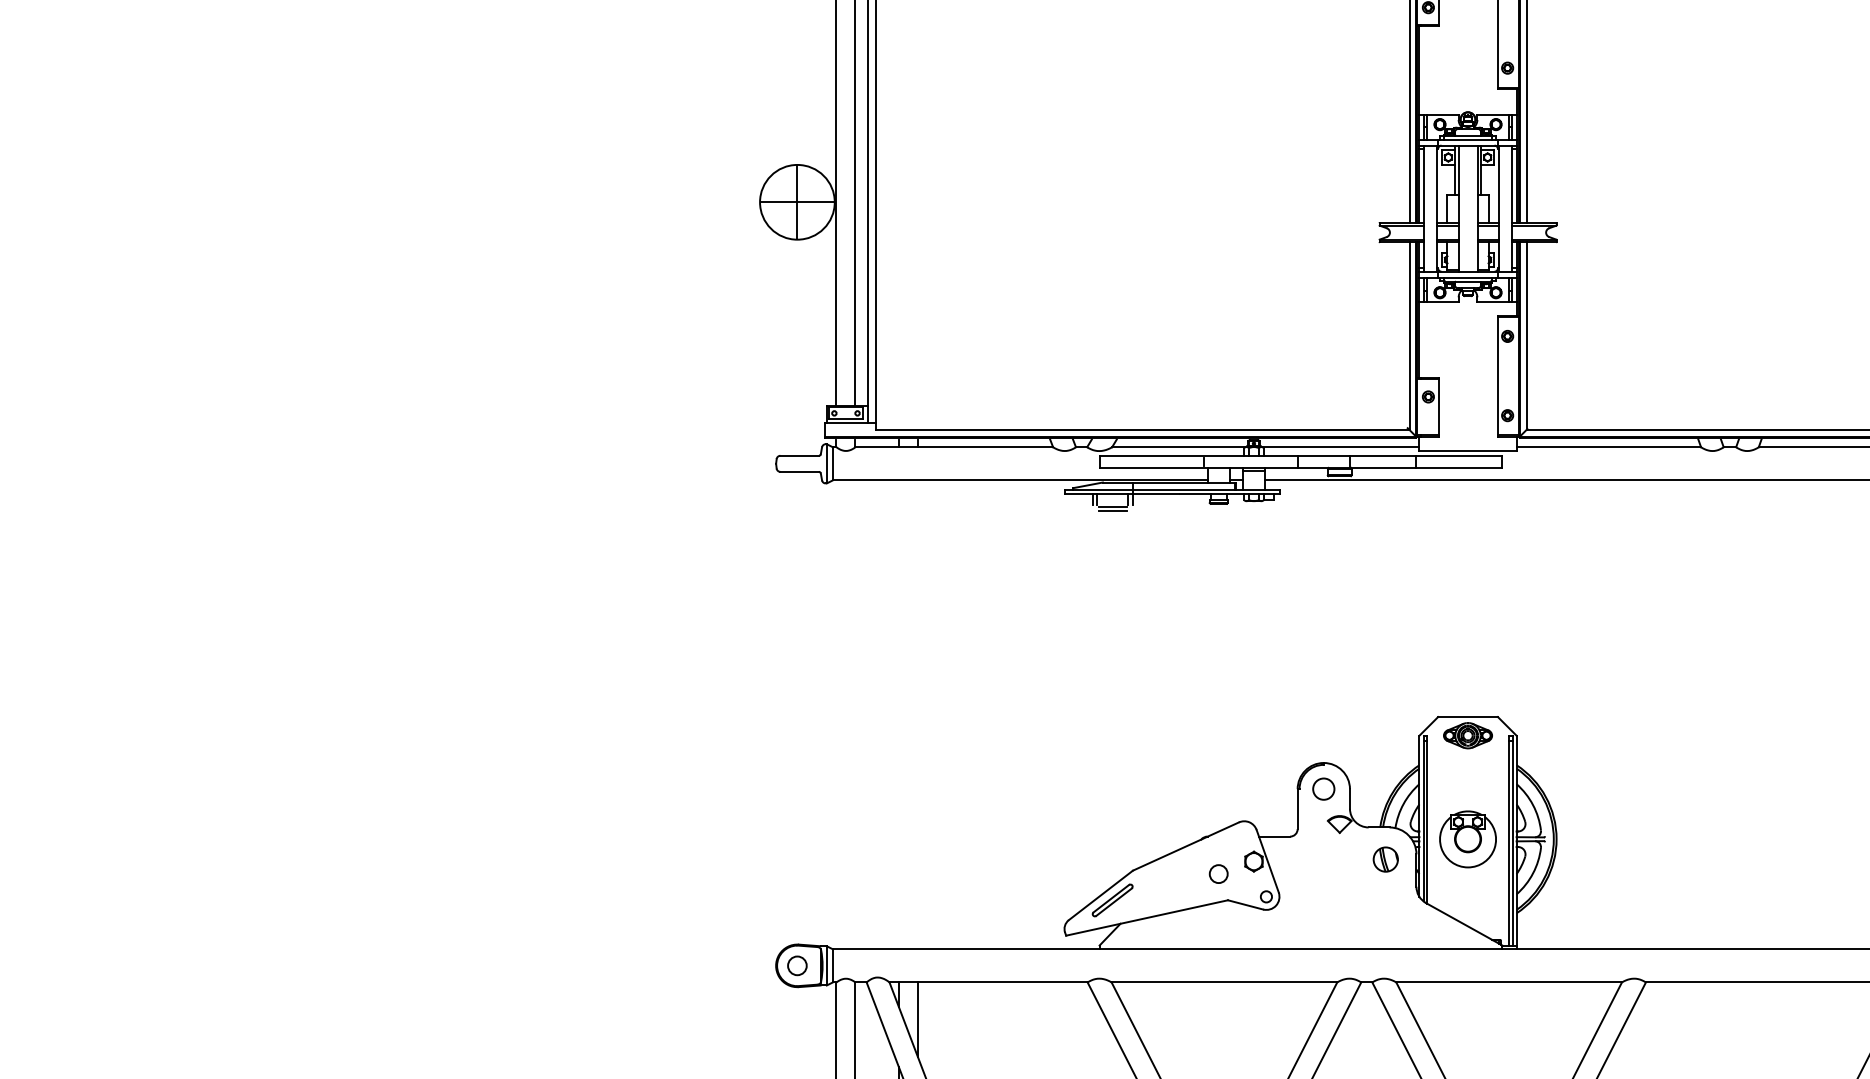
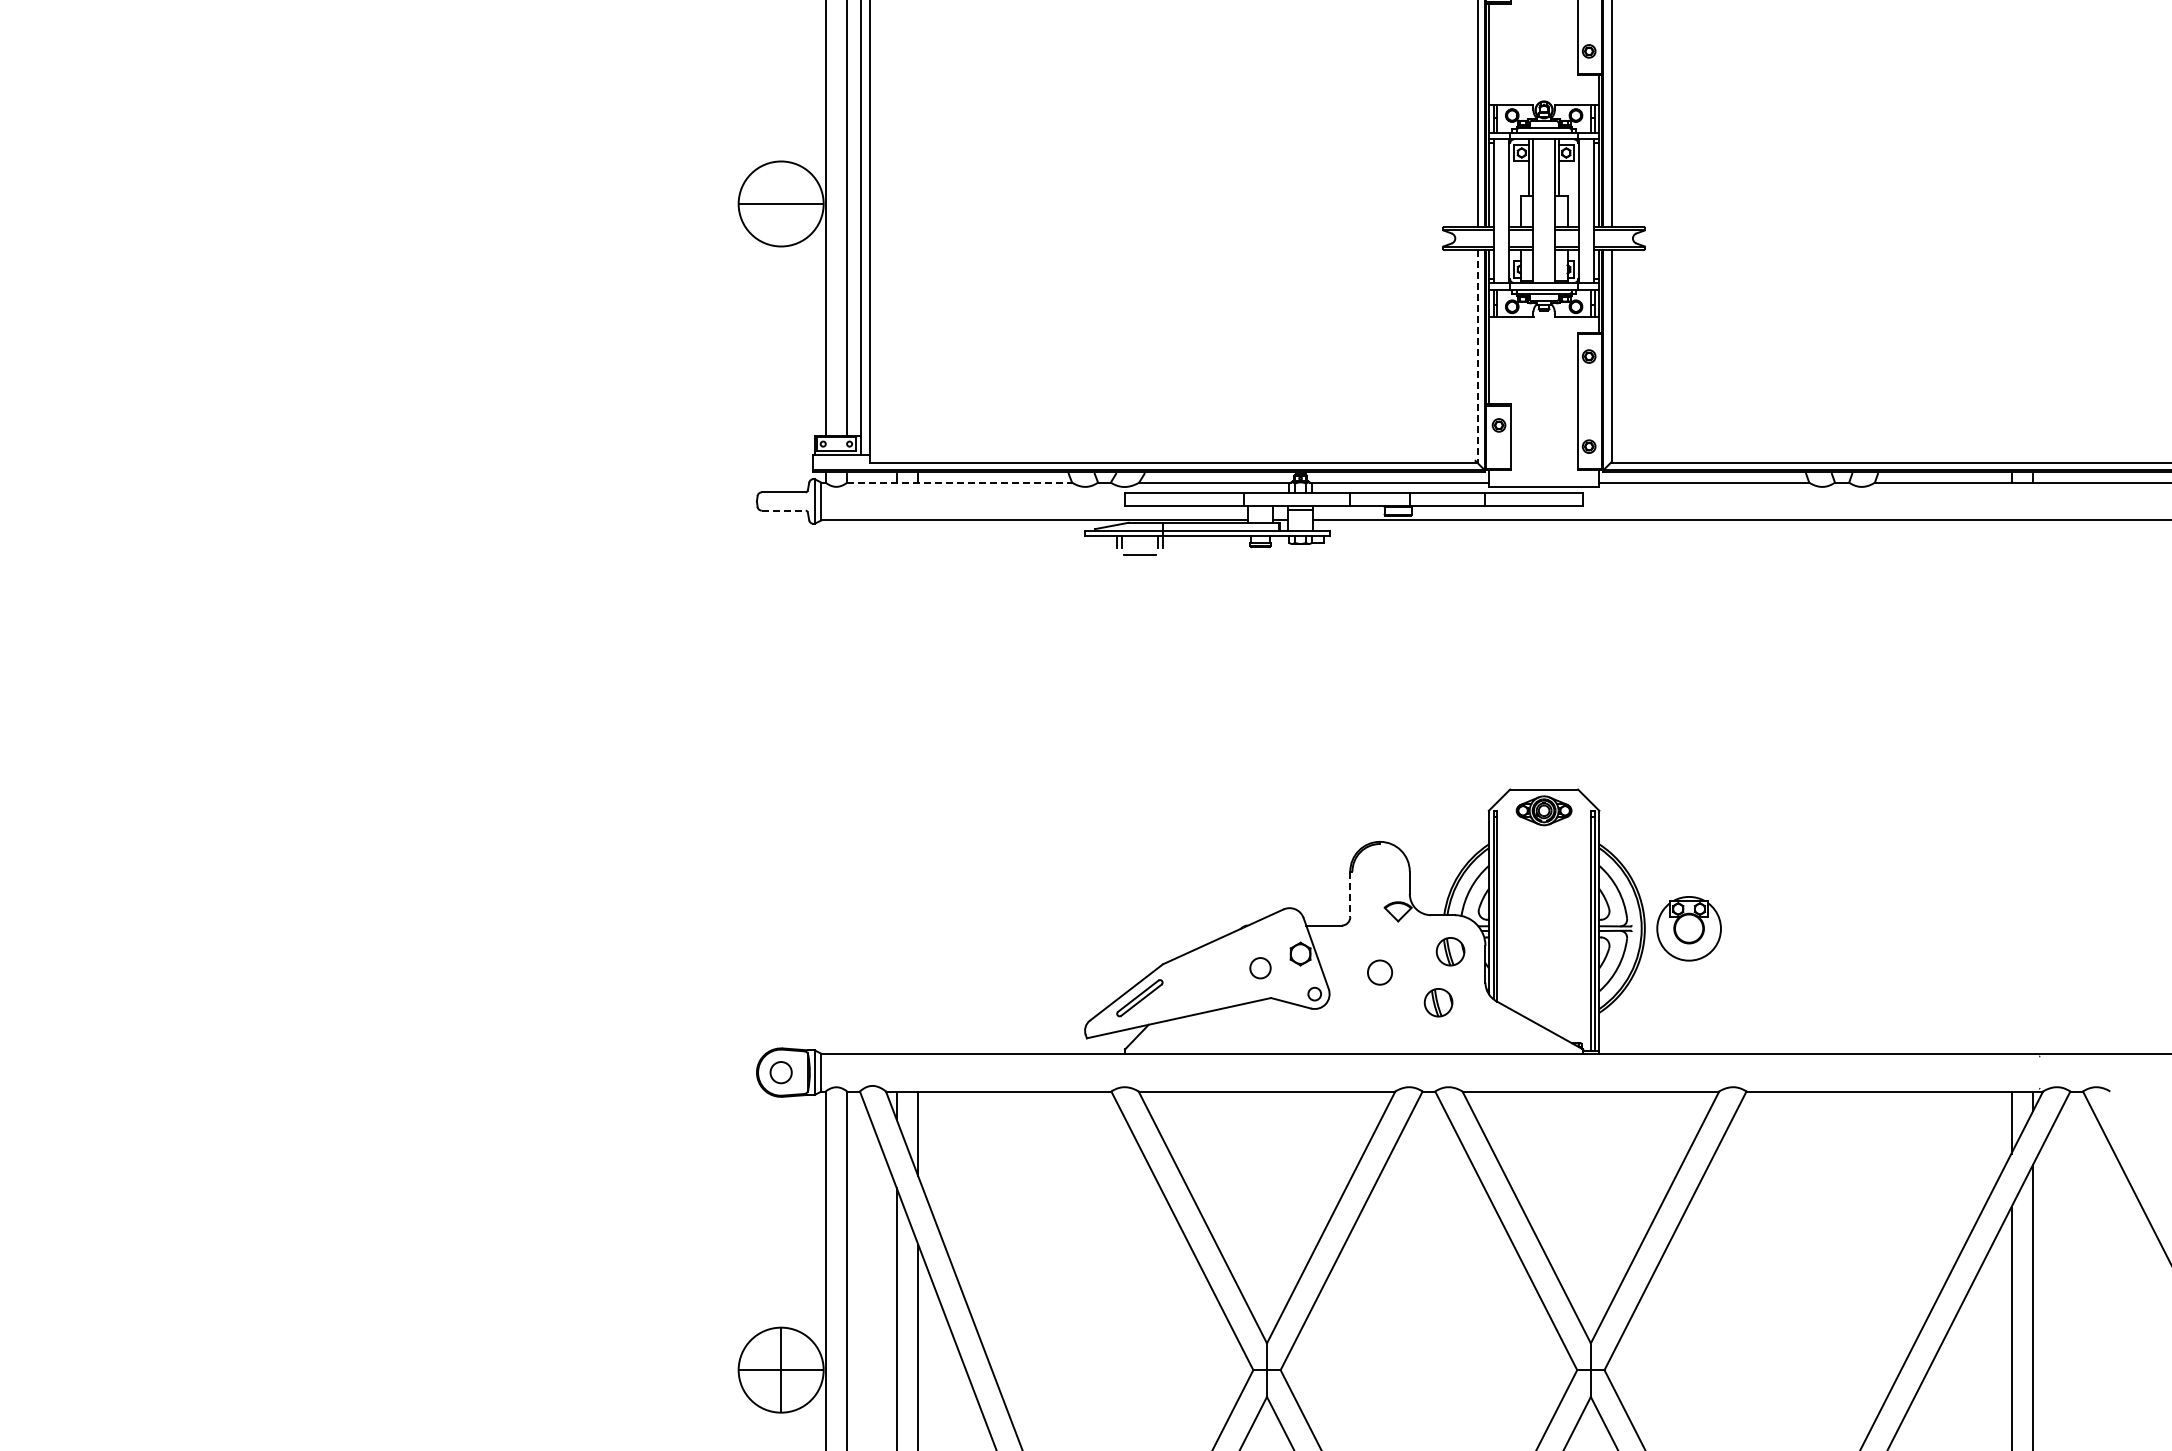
line: (797, 201) -> (781, 203), removed
line: (1410, 336) -> (1478, 356), solid -> dashed
line: (955, 447) -> (960, 482), solid -> dashed
line: (799, 471) -> (783, 510), solid -> dashed
line: (1112, 506) -> (1139, 550), removed
circle: (1323, 789) -> (1379, 972), moved
line: (1297, 809) -> (1350, 894), solid -> dashed
part: (1467, 839) -> (1688, 928), moved
part: (1375, 904) -> (1438, 1002), added

